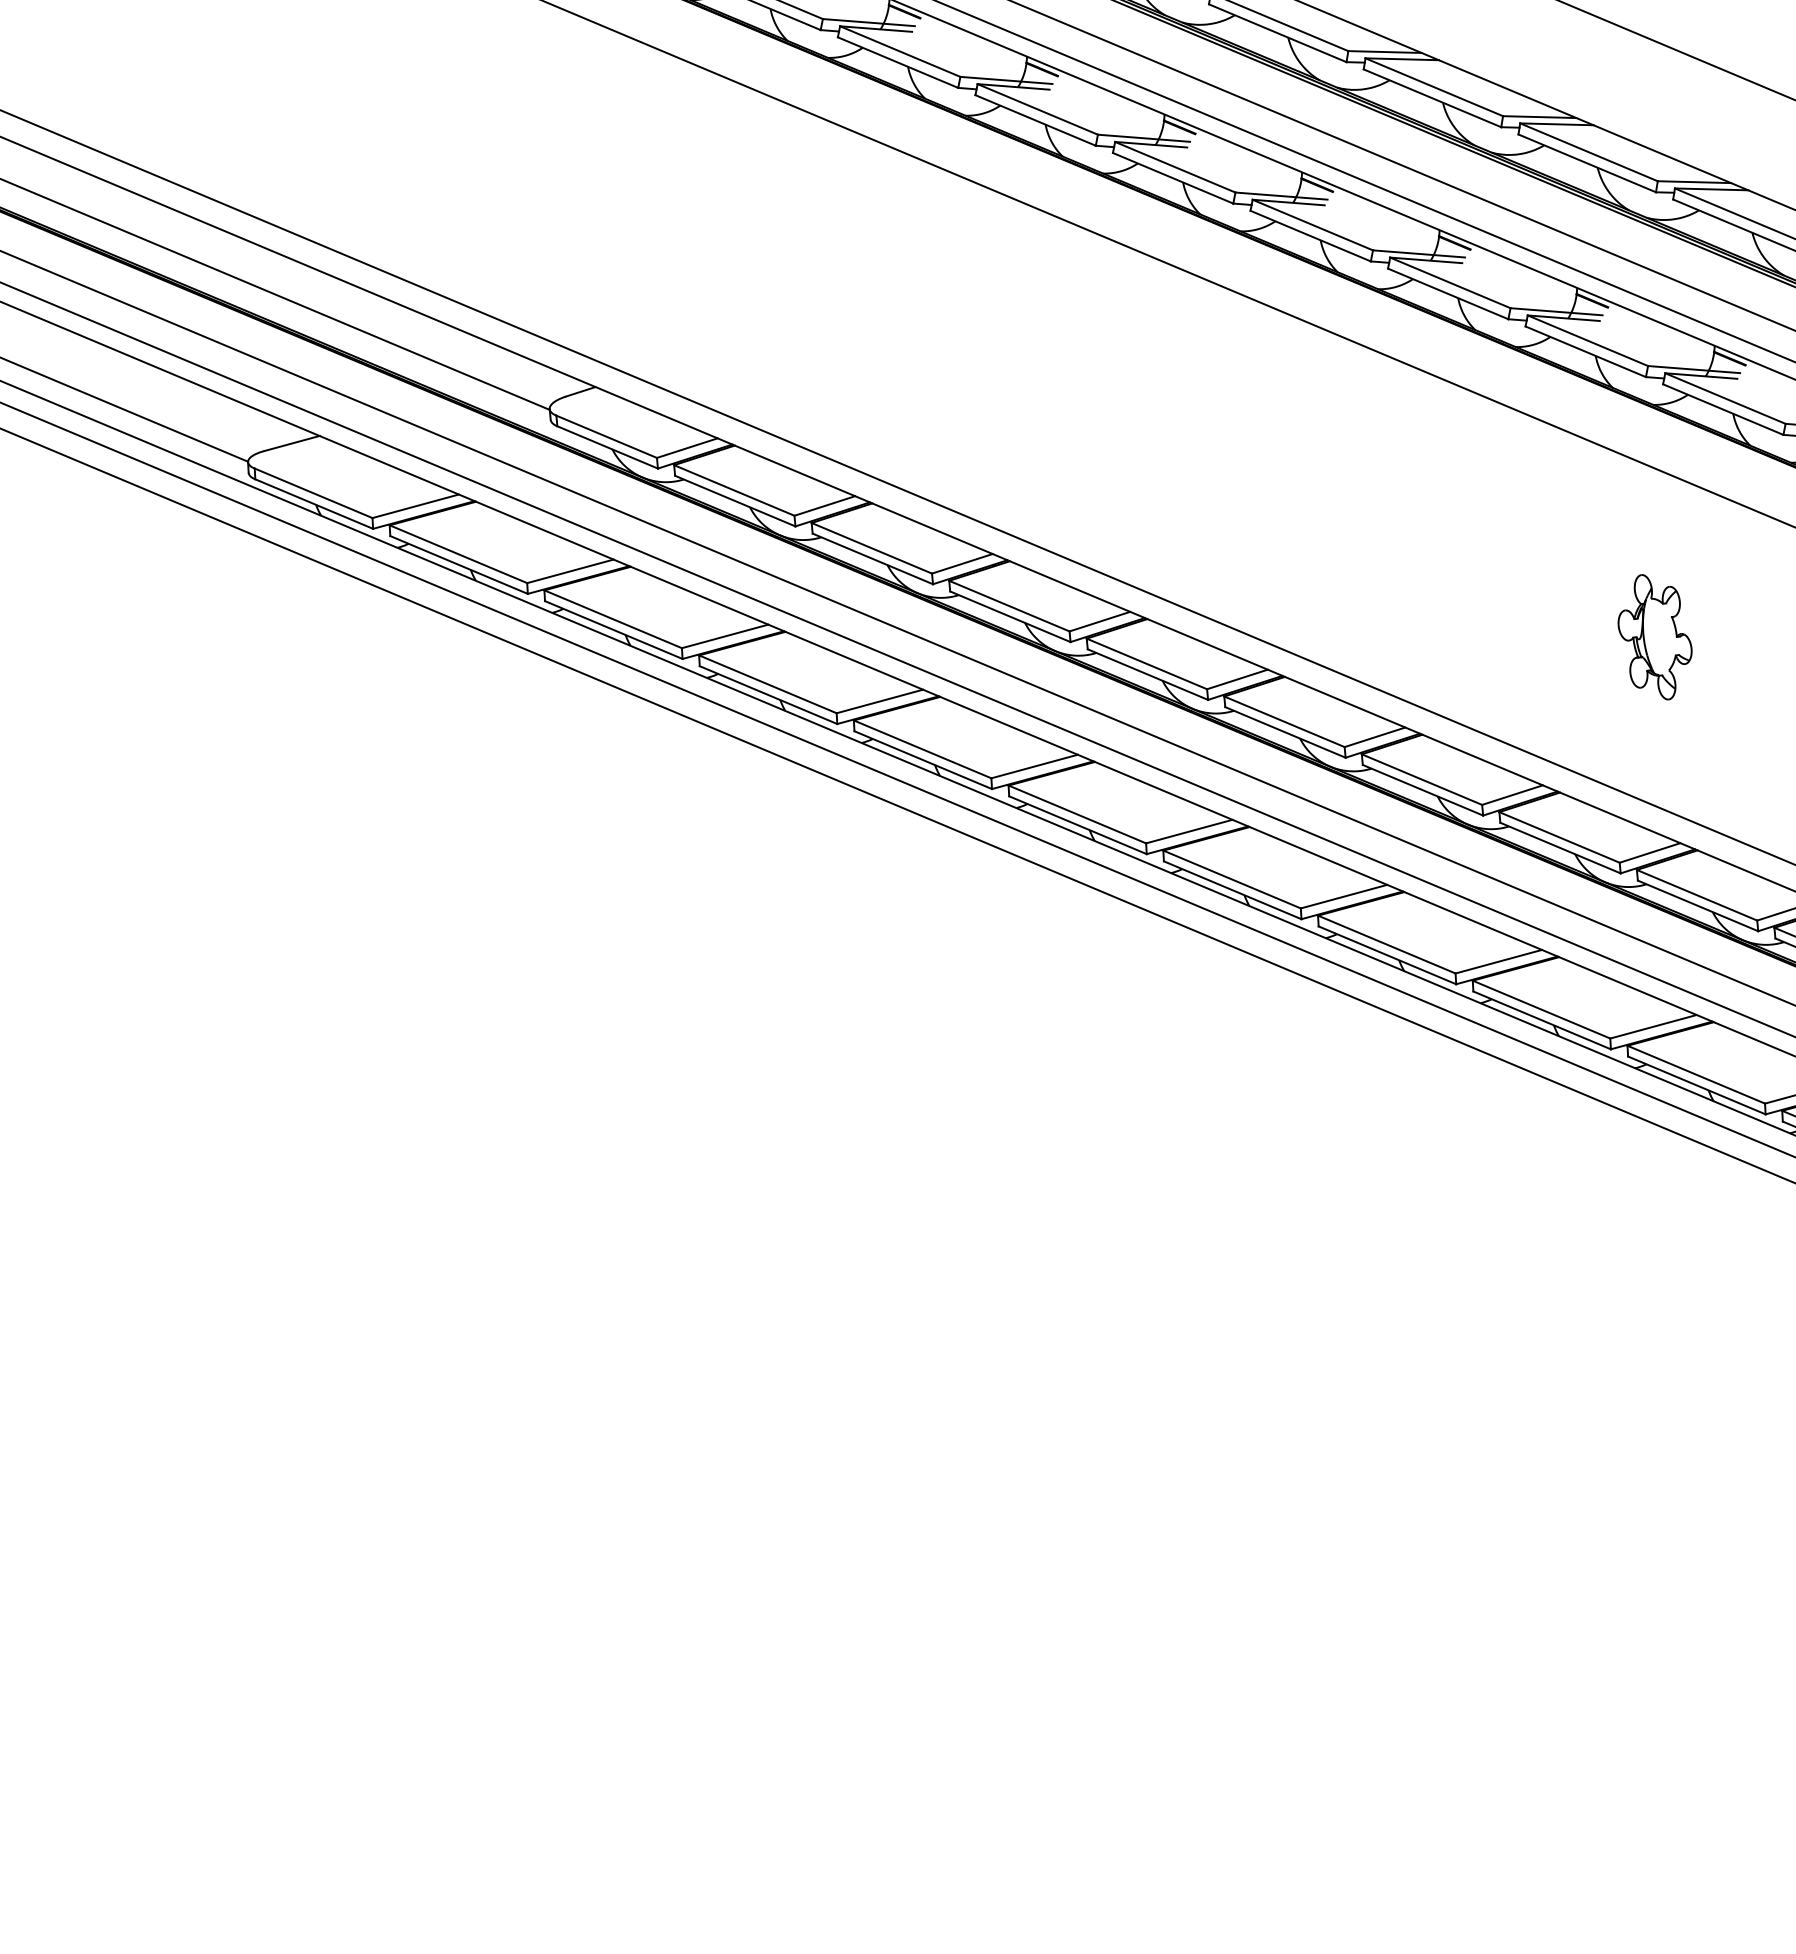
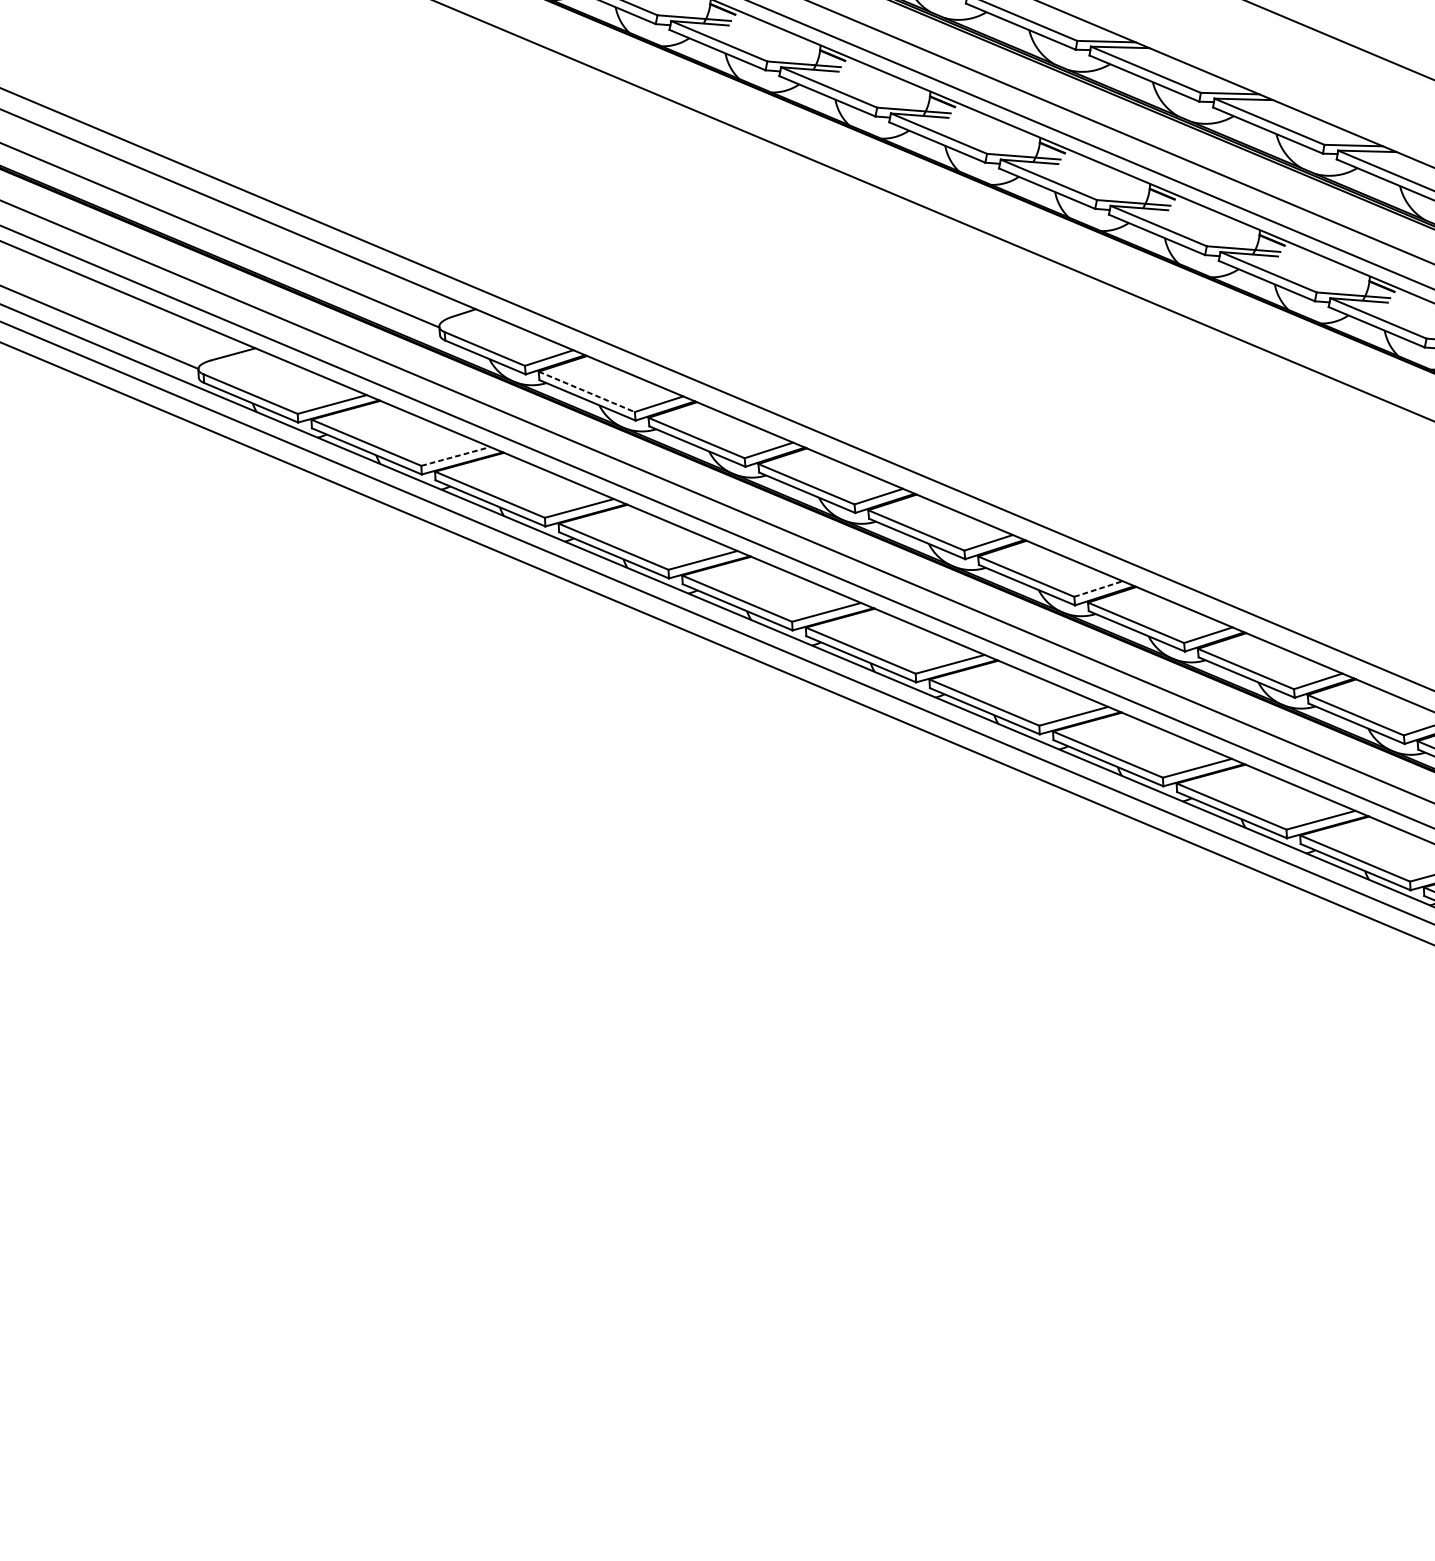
line: (734, 490) -> (586, 391), solid -> dashed
line: (570, 571) -> (455, 456), solid -> dashed
part: (1654, 637) -> (1321, 509), removed
line: (1374, 737) -> (1098, 589), solid -> dashed

